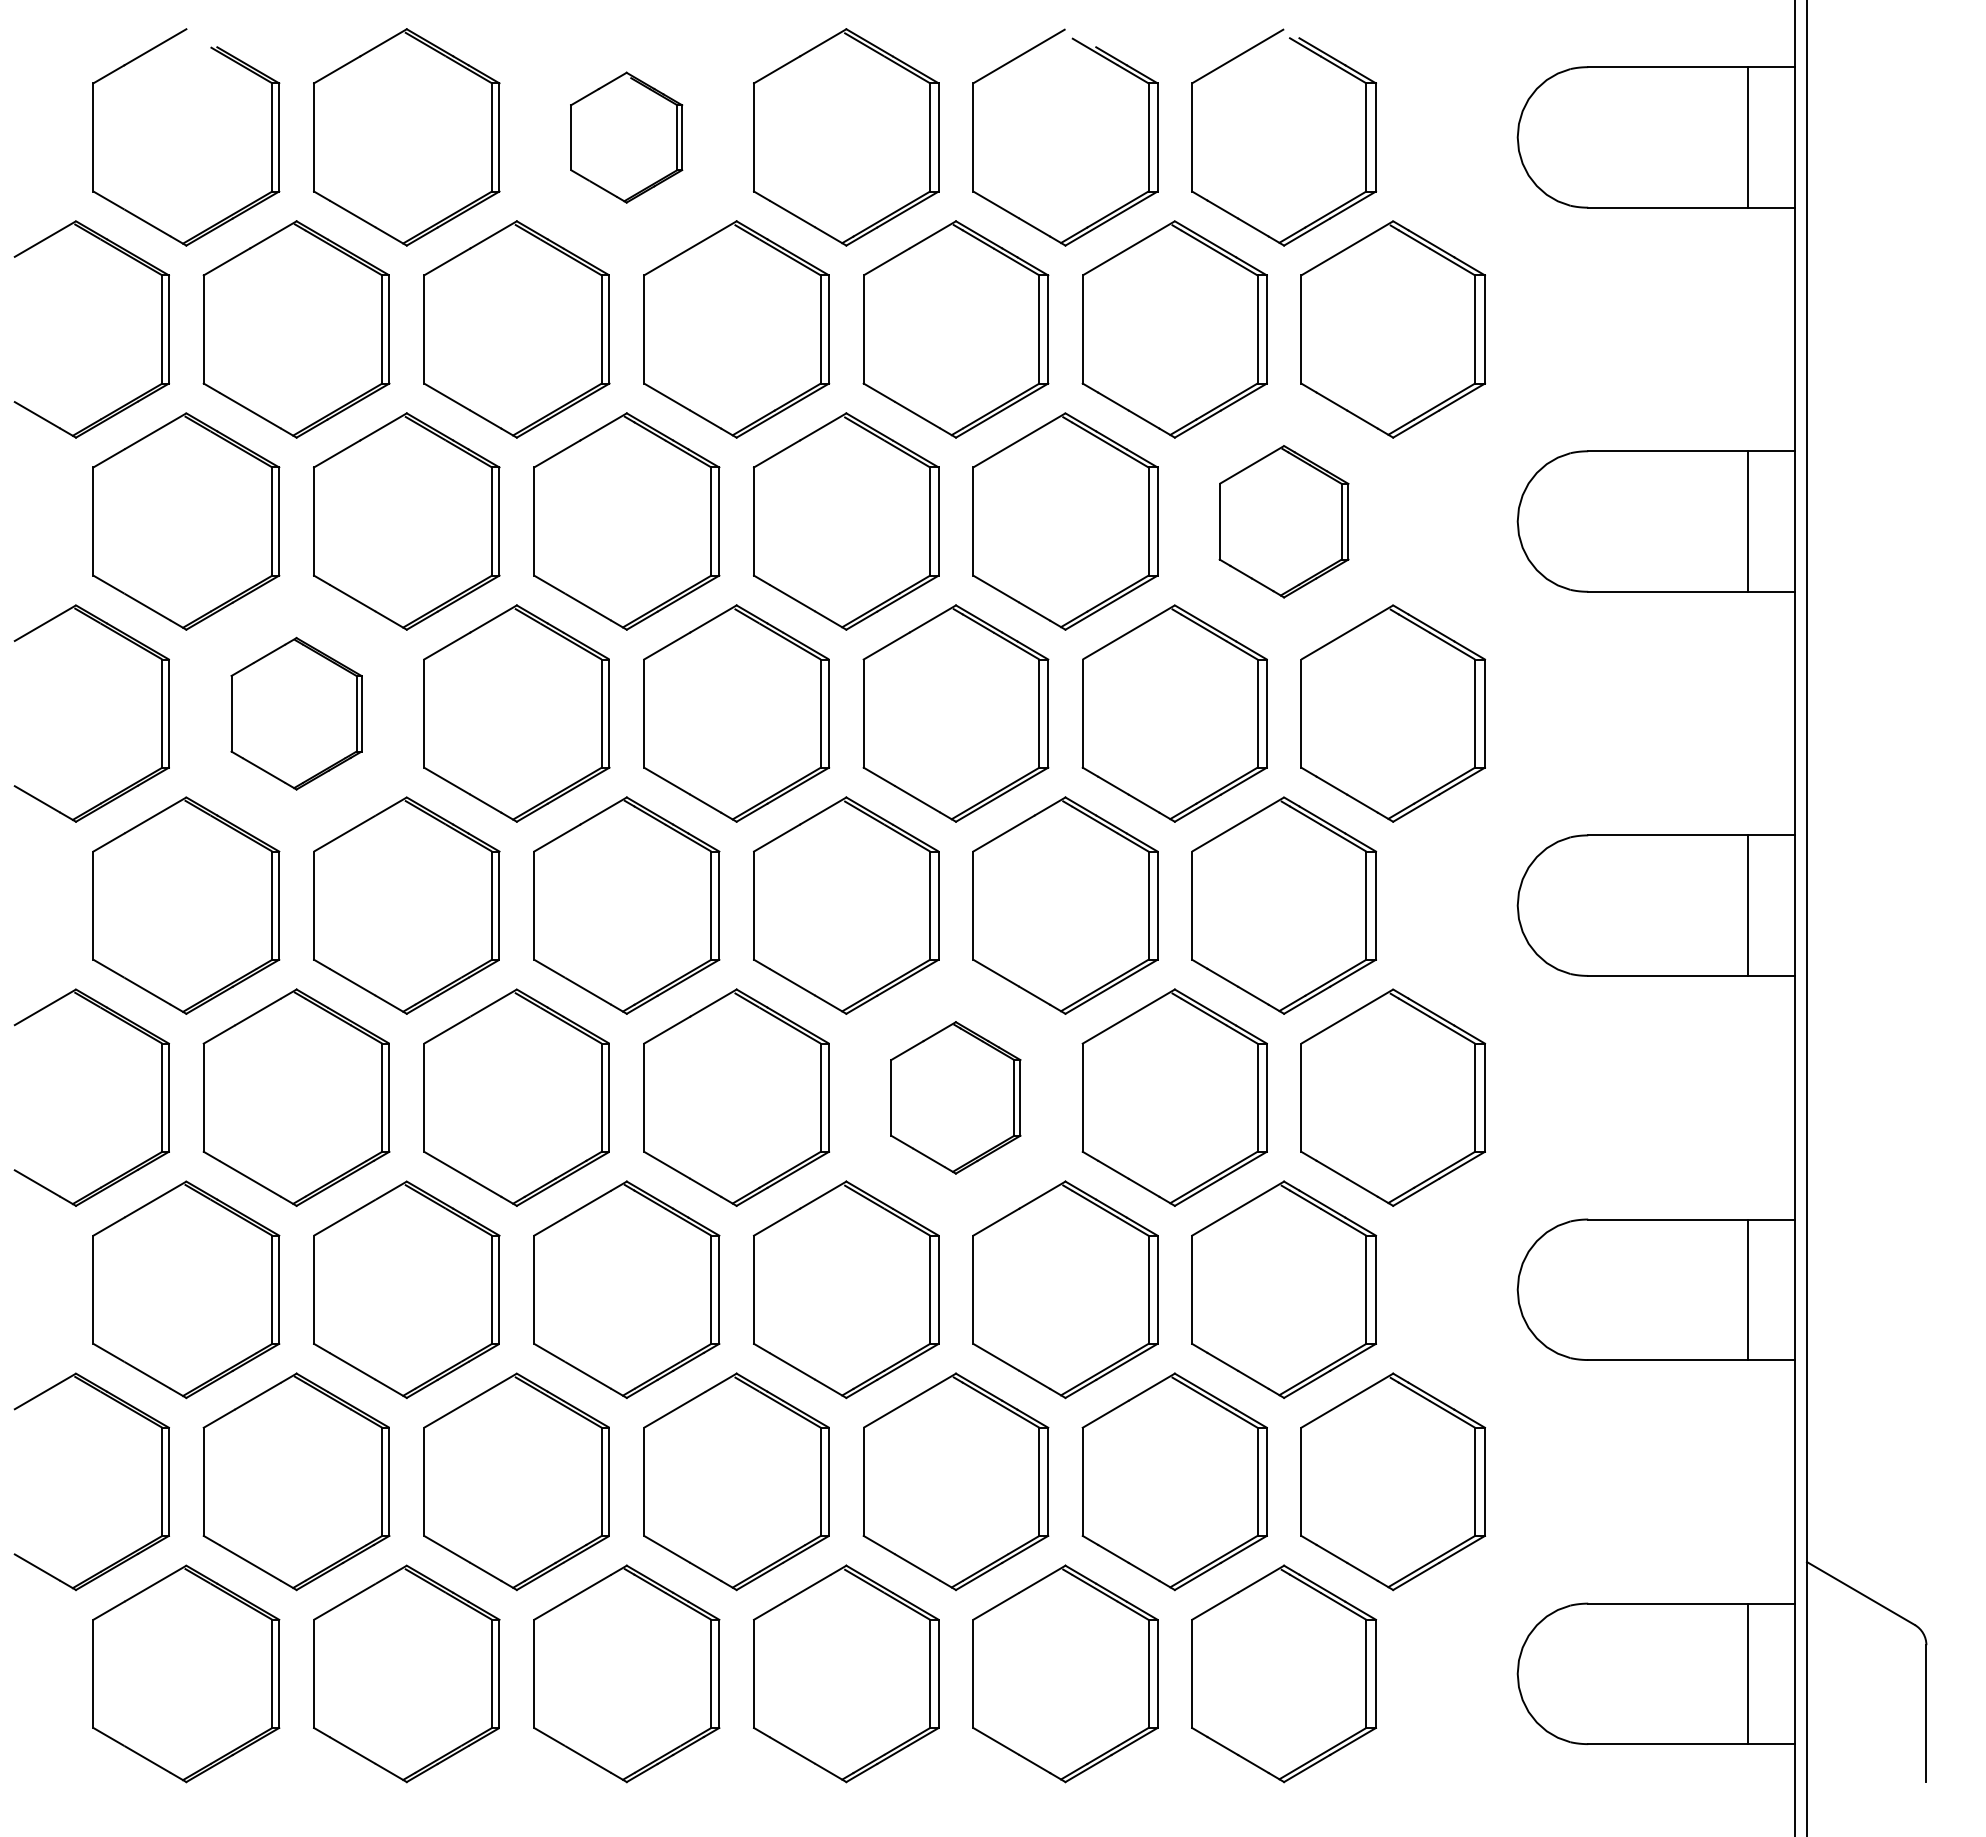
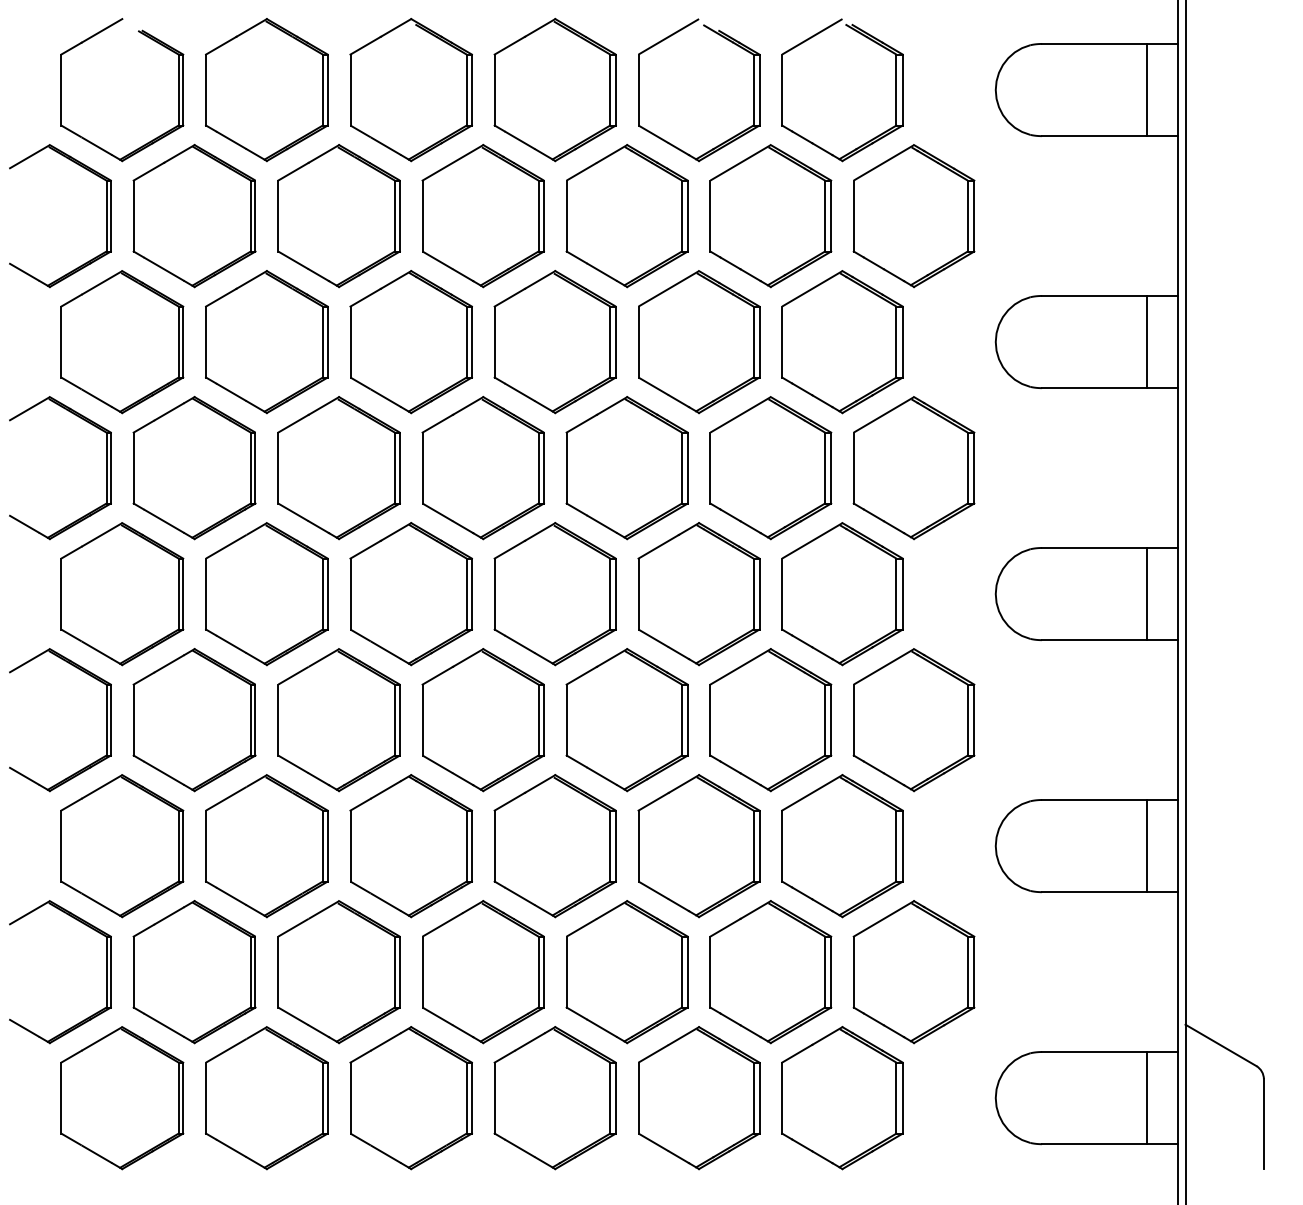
part: (625, 138) -> (410, 90), size x1.67
part: (1284, 522) -> (842, 342), size x1.43
part: (296, 714) -> (194, 468), size x1.43
part: (954, 1098) -> (626, 720), size x1.43

